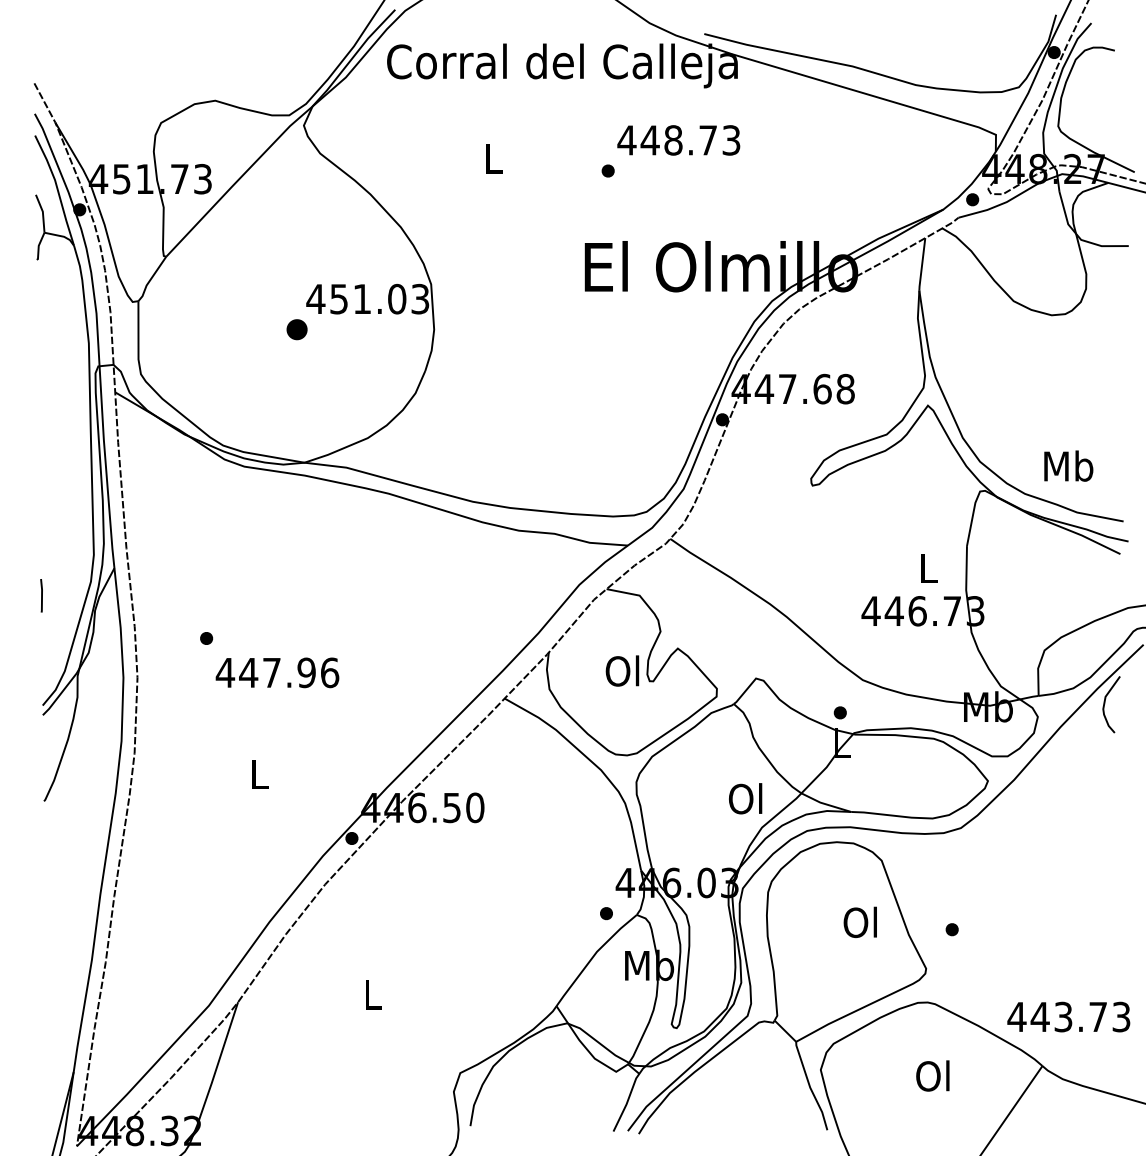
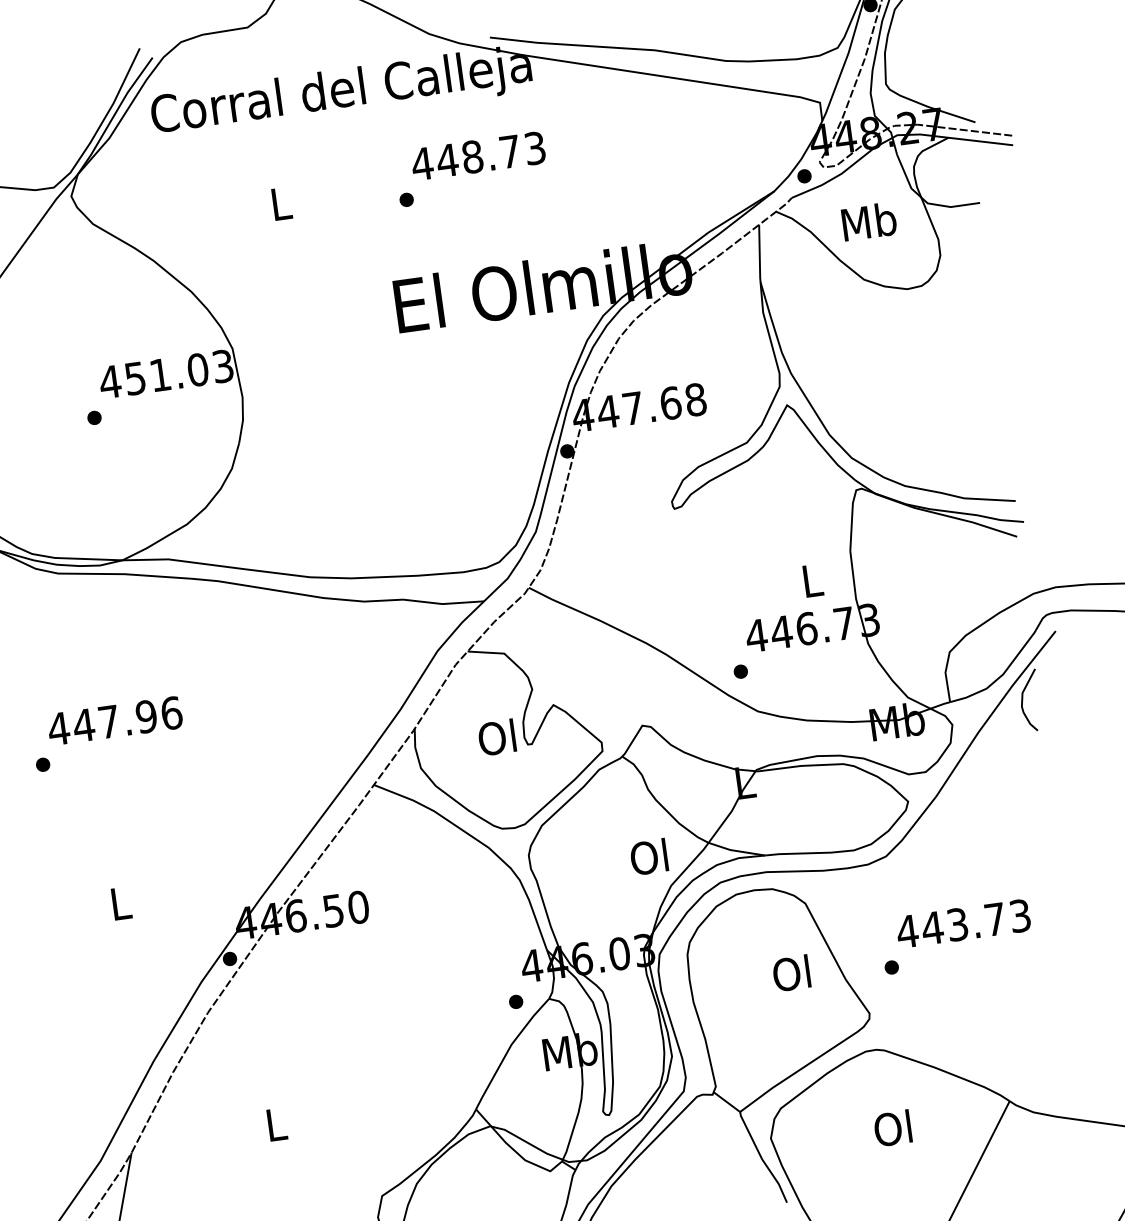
part: (296, 329) -> (93, 417), size x0.62
text: (1068, 465) -> (868, 221), moved
text: (277, 672) -> (115, 720), moved
part: (839, 712) -> (739, 671), moved
text: (1068, 1016) -> (963, 923), moved

